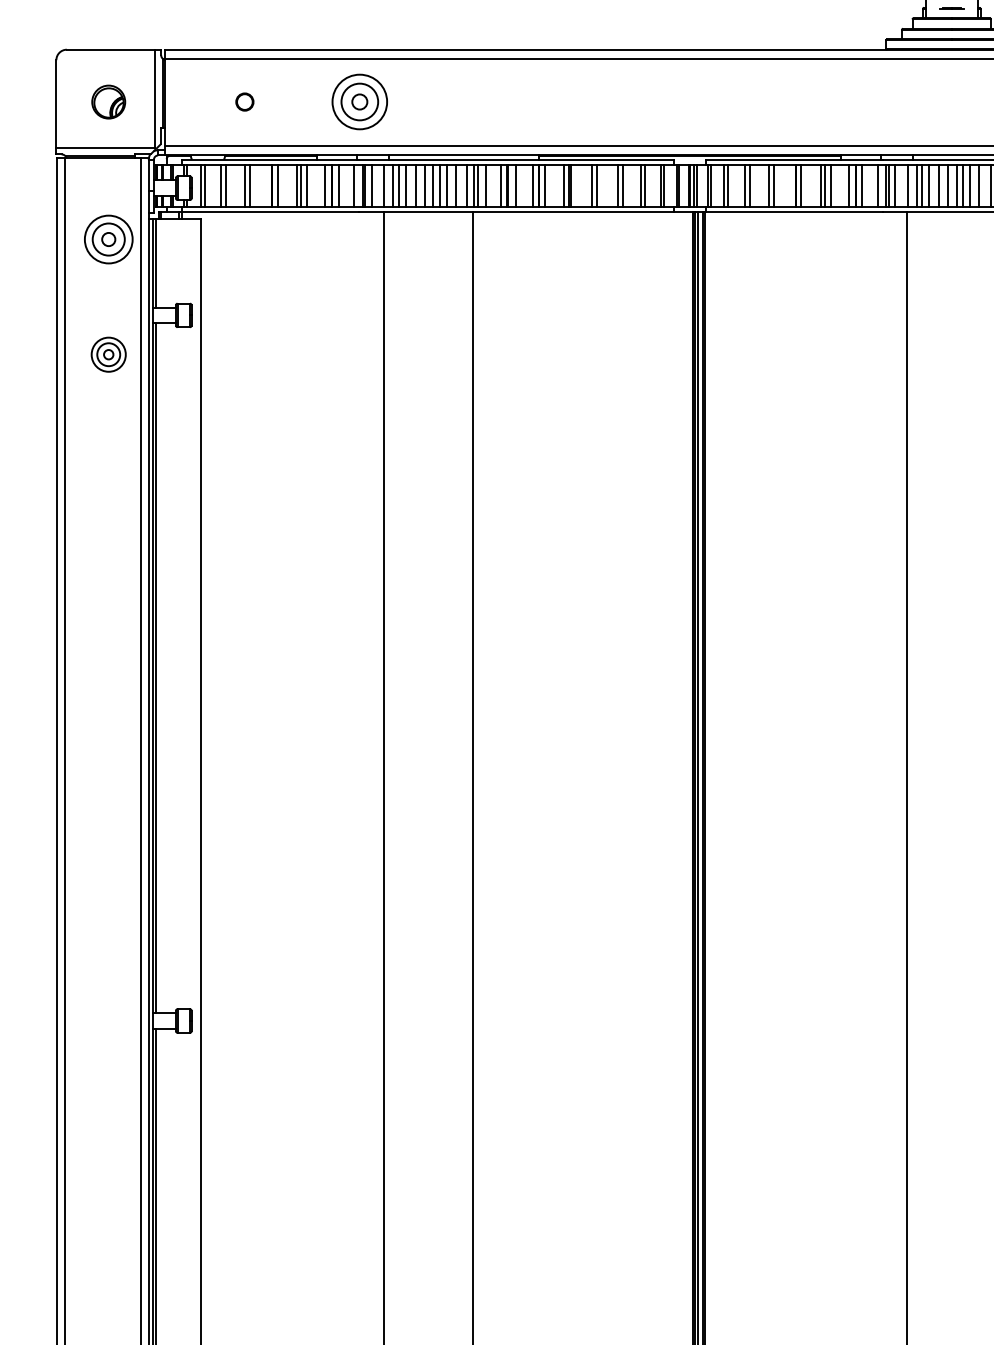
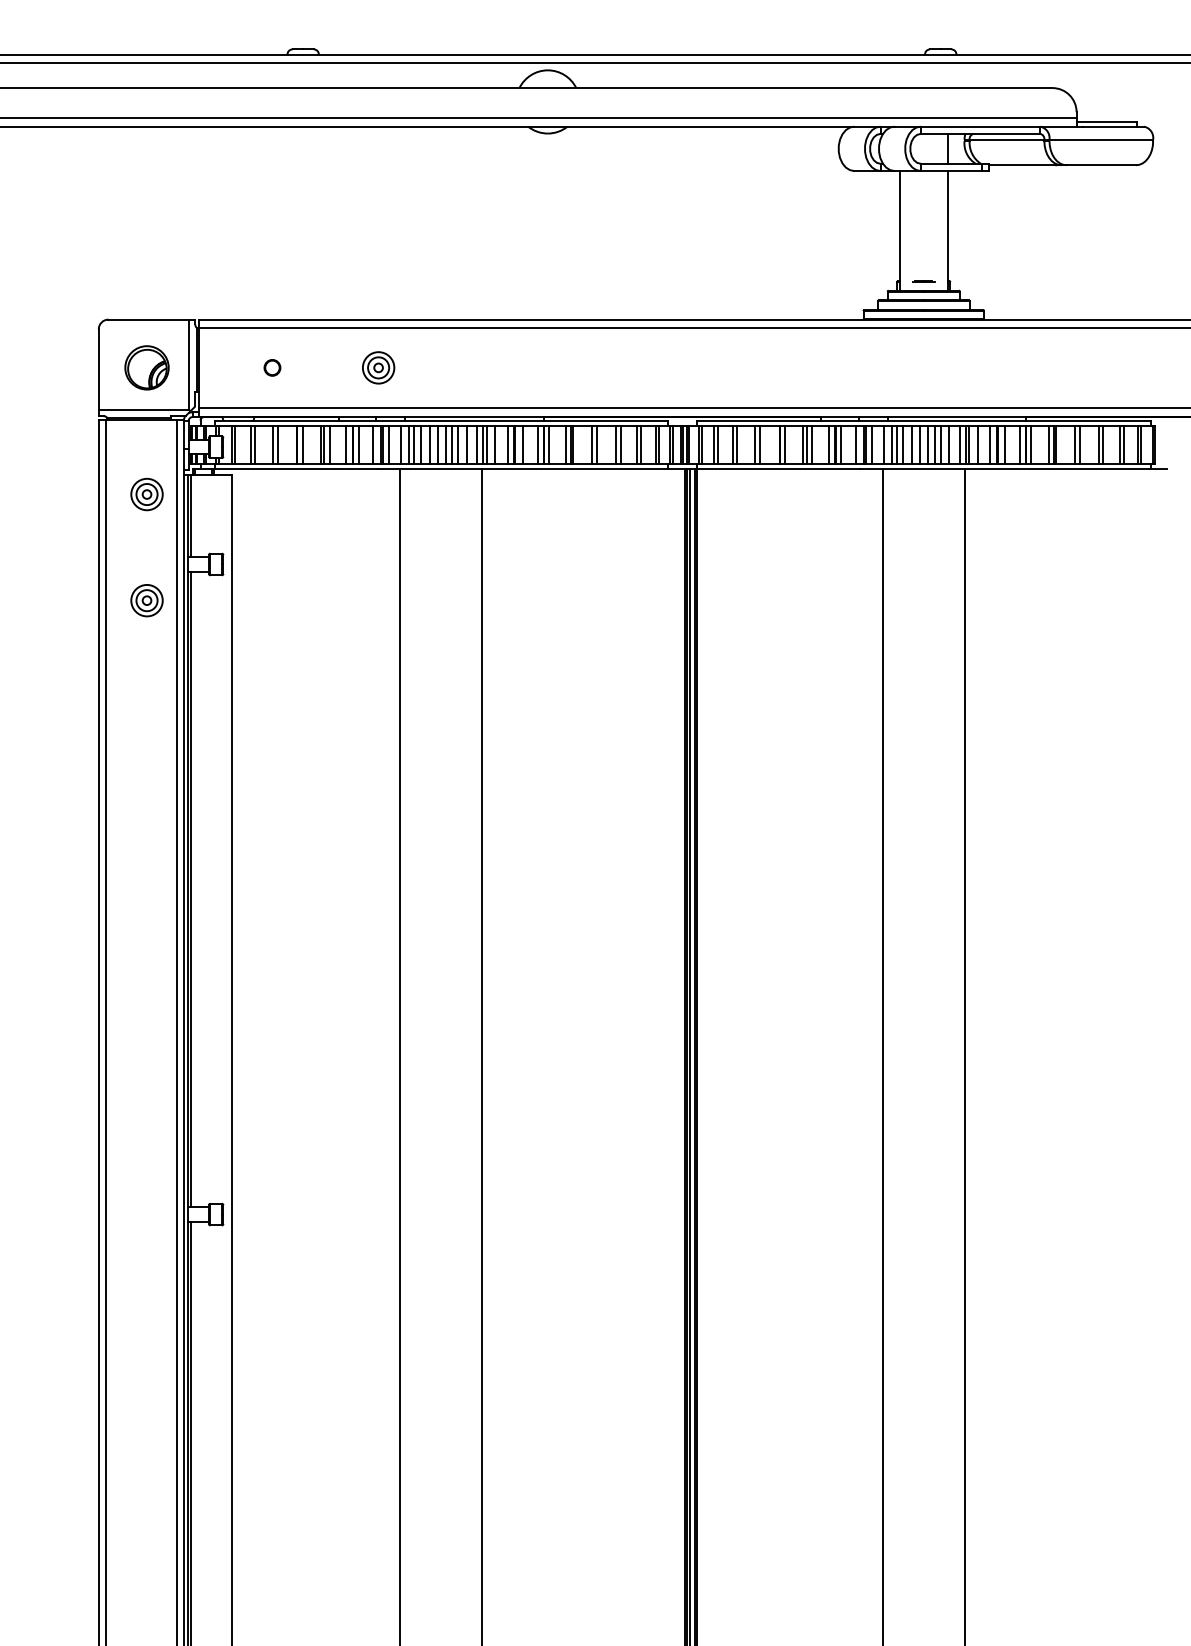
part: (108, 101) -> (146, 367), size x1.43
part: (359, 101) -> (378, 367), size x0.62
part: (108, 239) -> (146, 494), size x0.71

